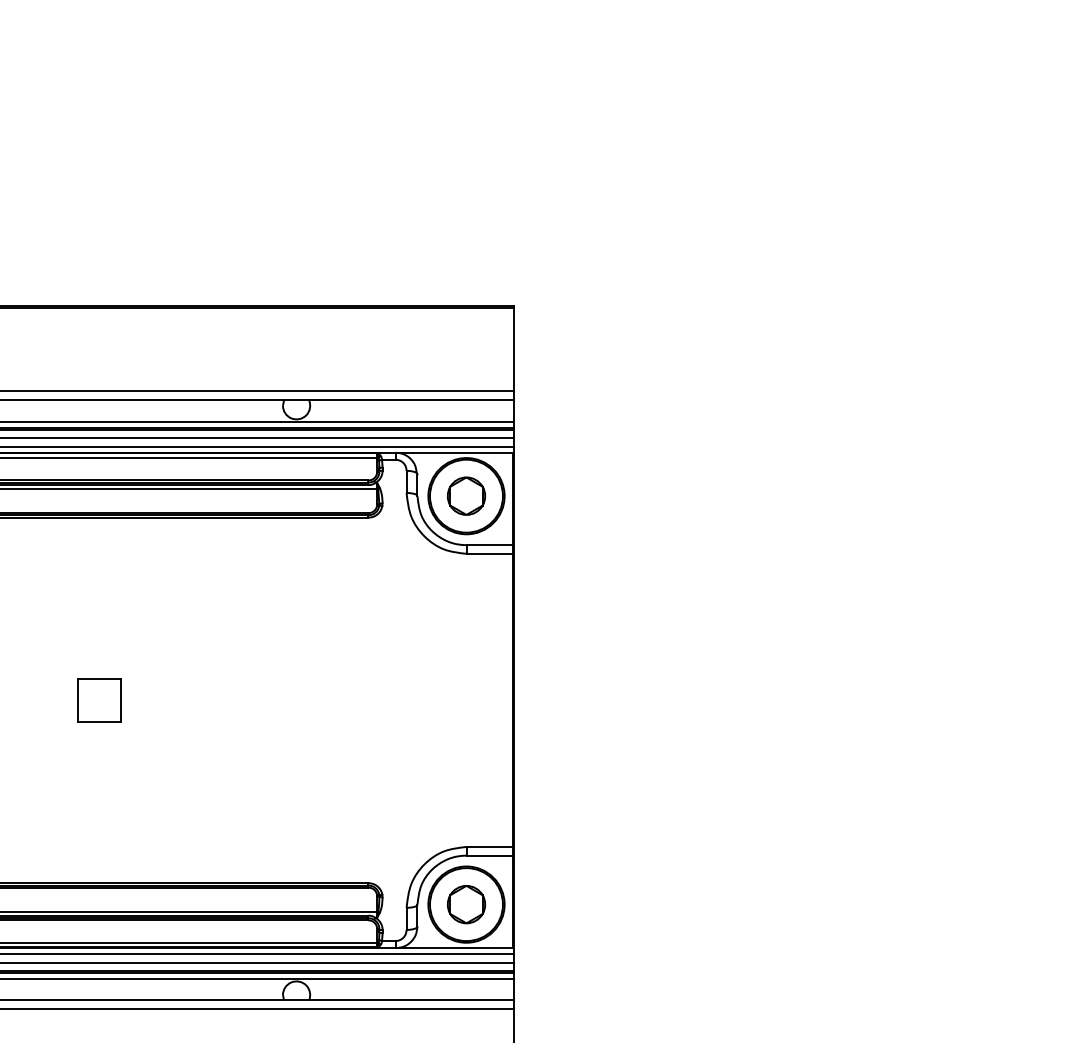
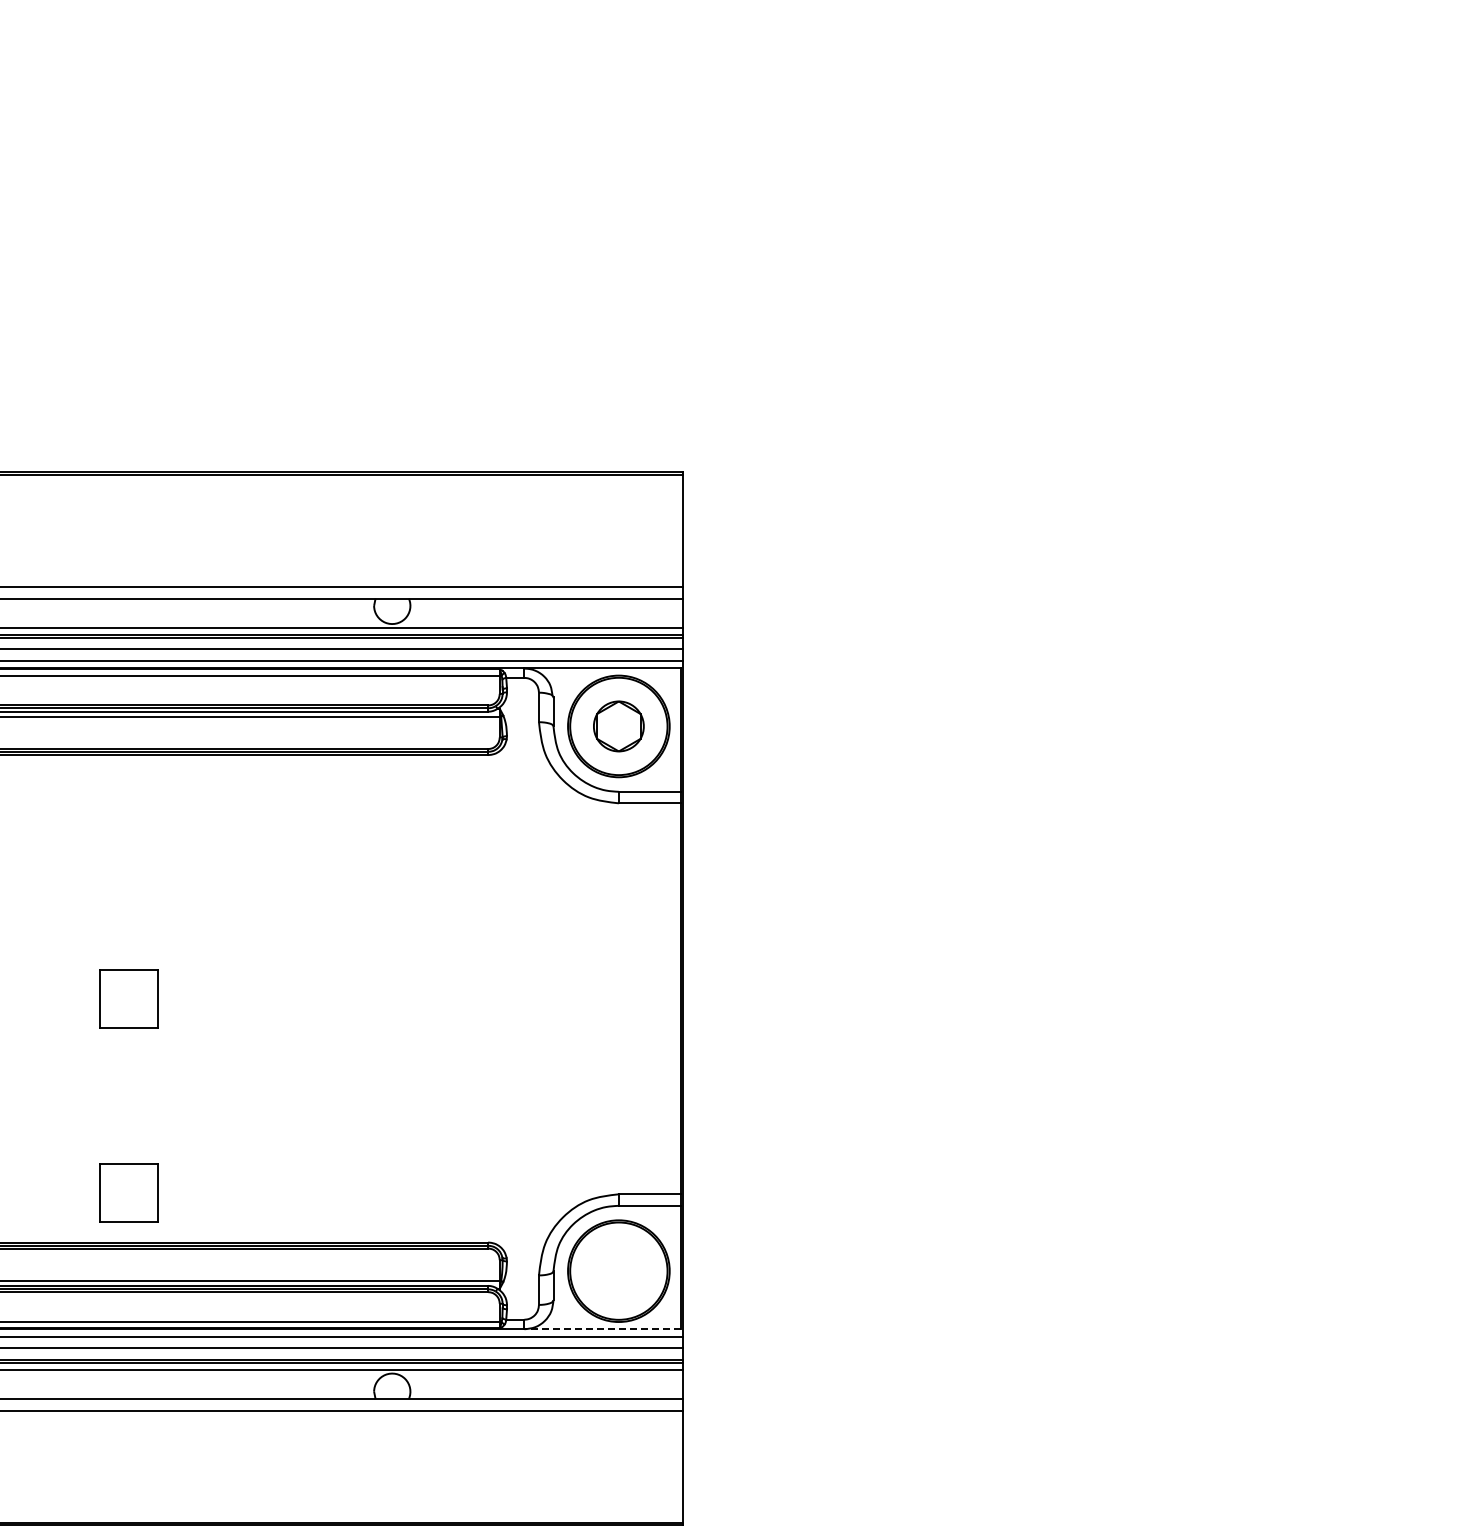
part: (98, 845) -> (128, 1192), added
part: (466, 904) -> (618, 1270), removed
line: (454, 948) -> (602, 1329), solid -> dashed

